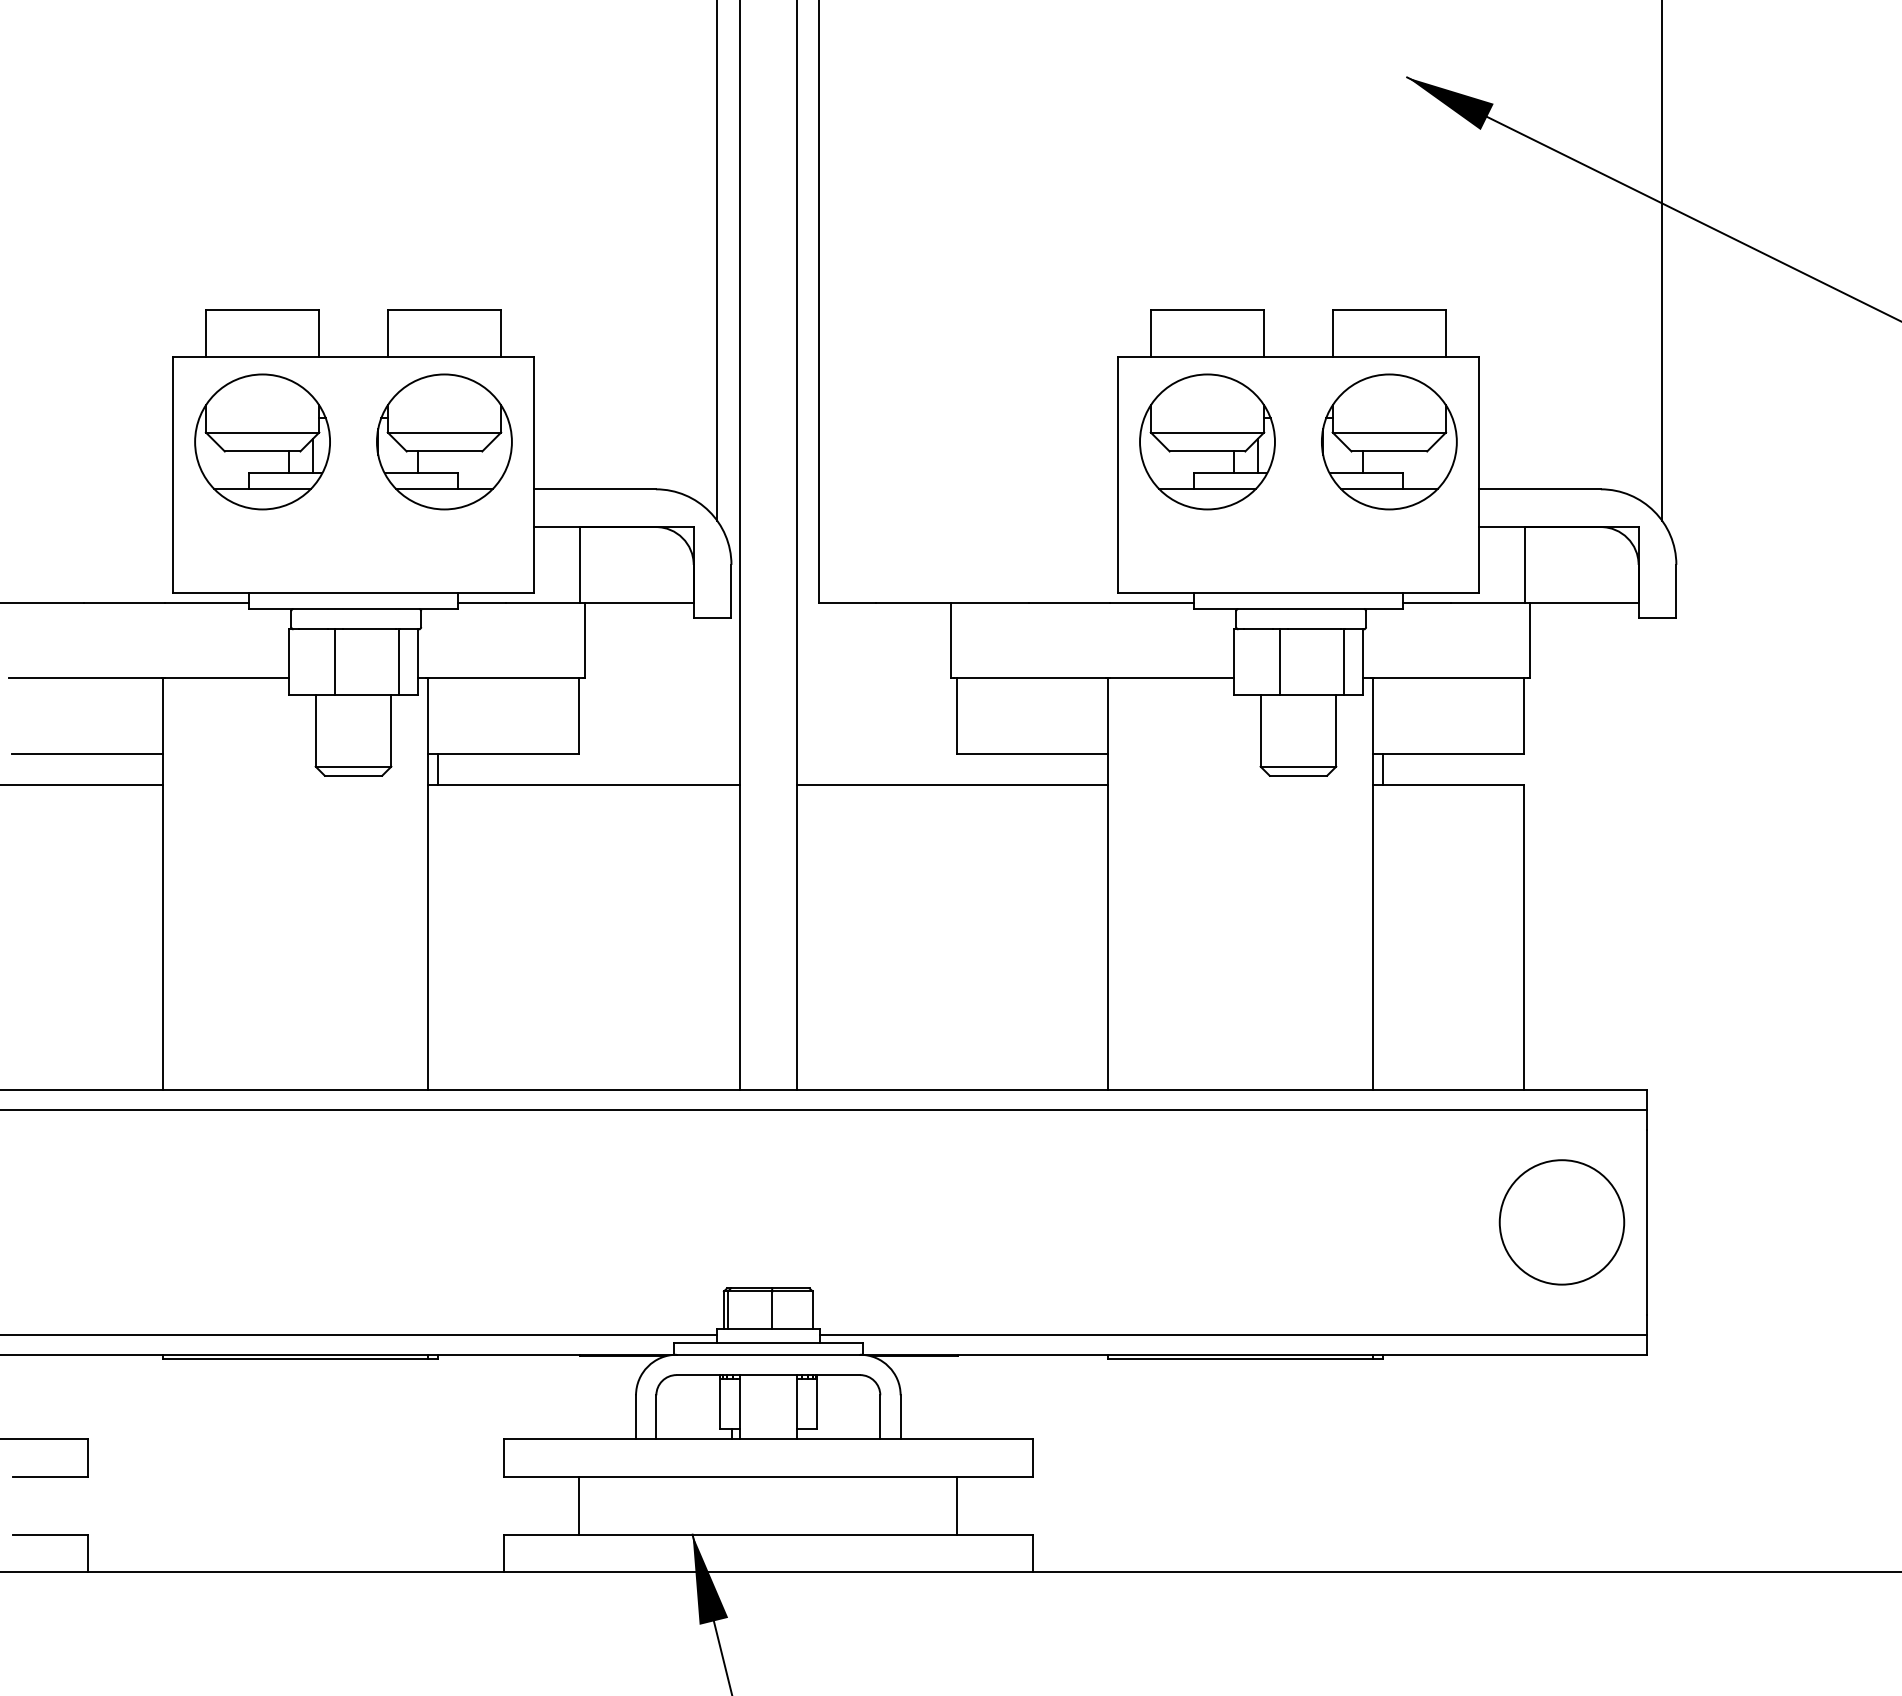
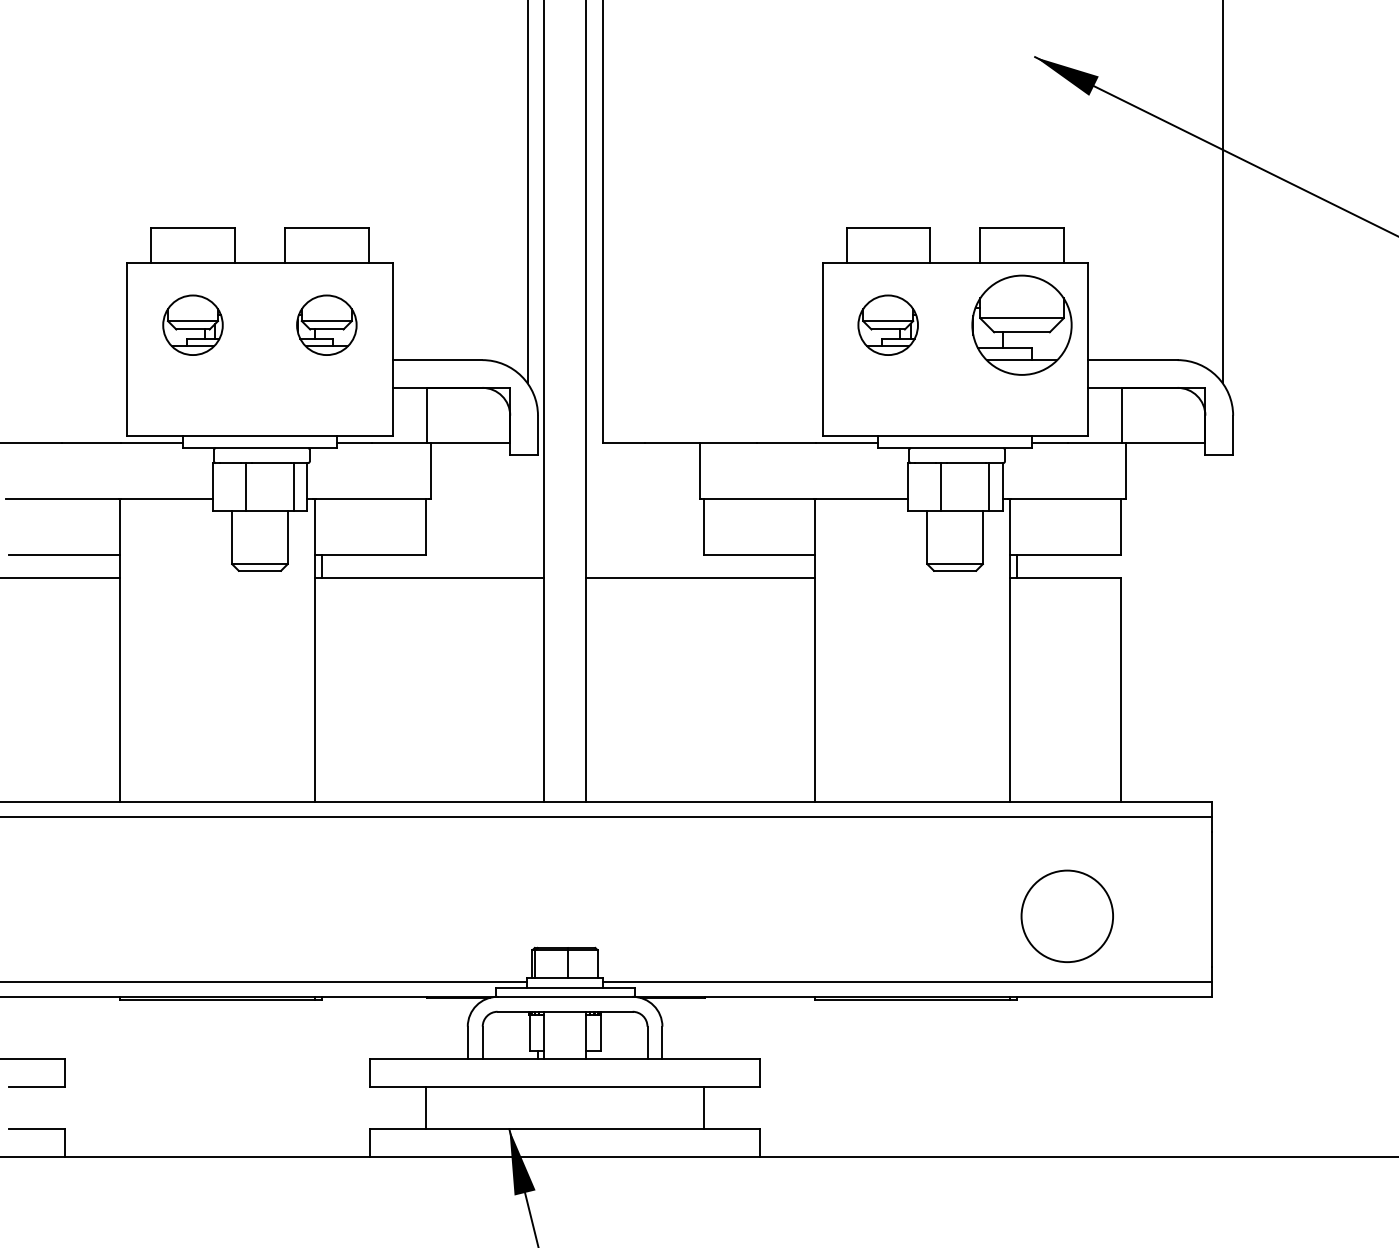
part: (262, 441) -> (192, 324), size x0.6
part: (444, 441) -> (326, 324), size x0.6
part: (1207, 441) -> (888, 324), size x0.6
circle: (1561, 1222) -> (1066, 916), moved

